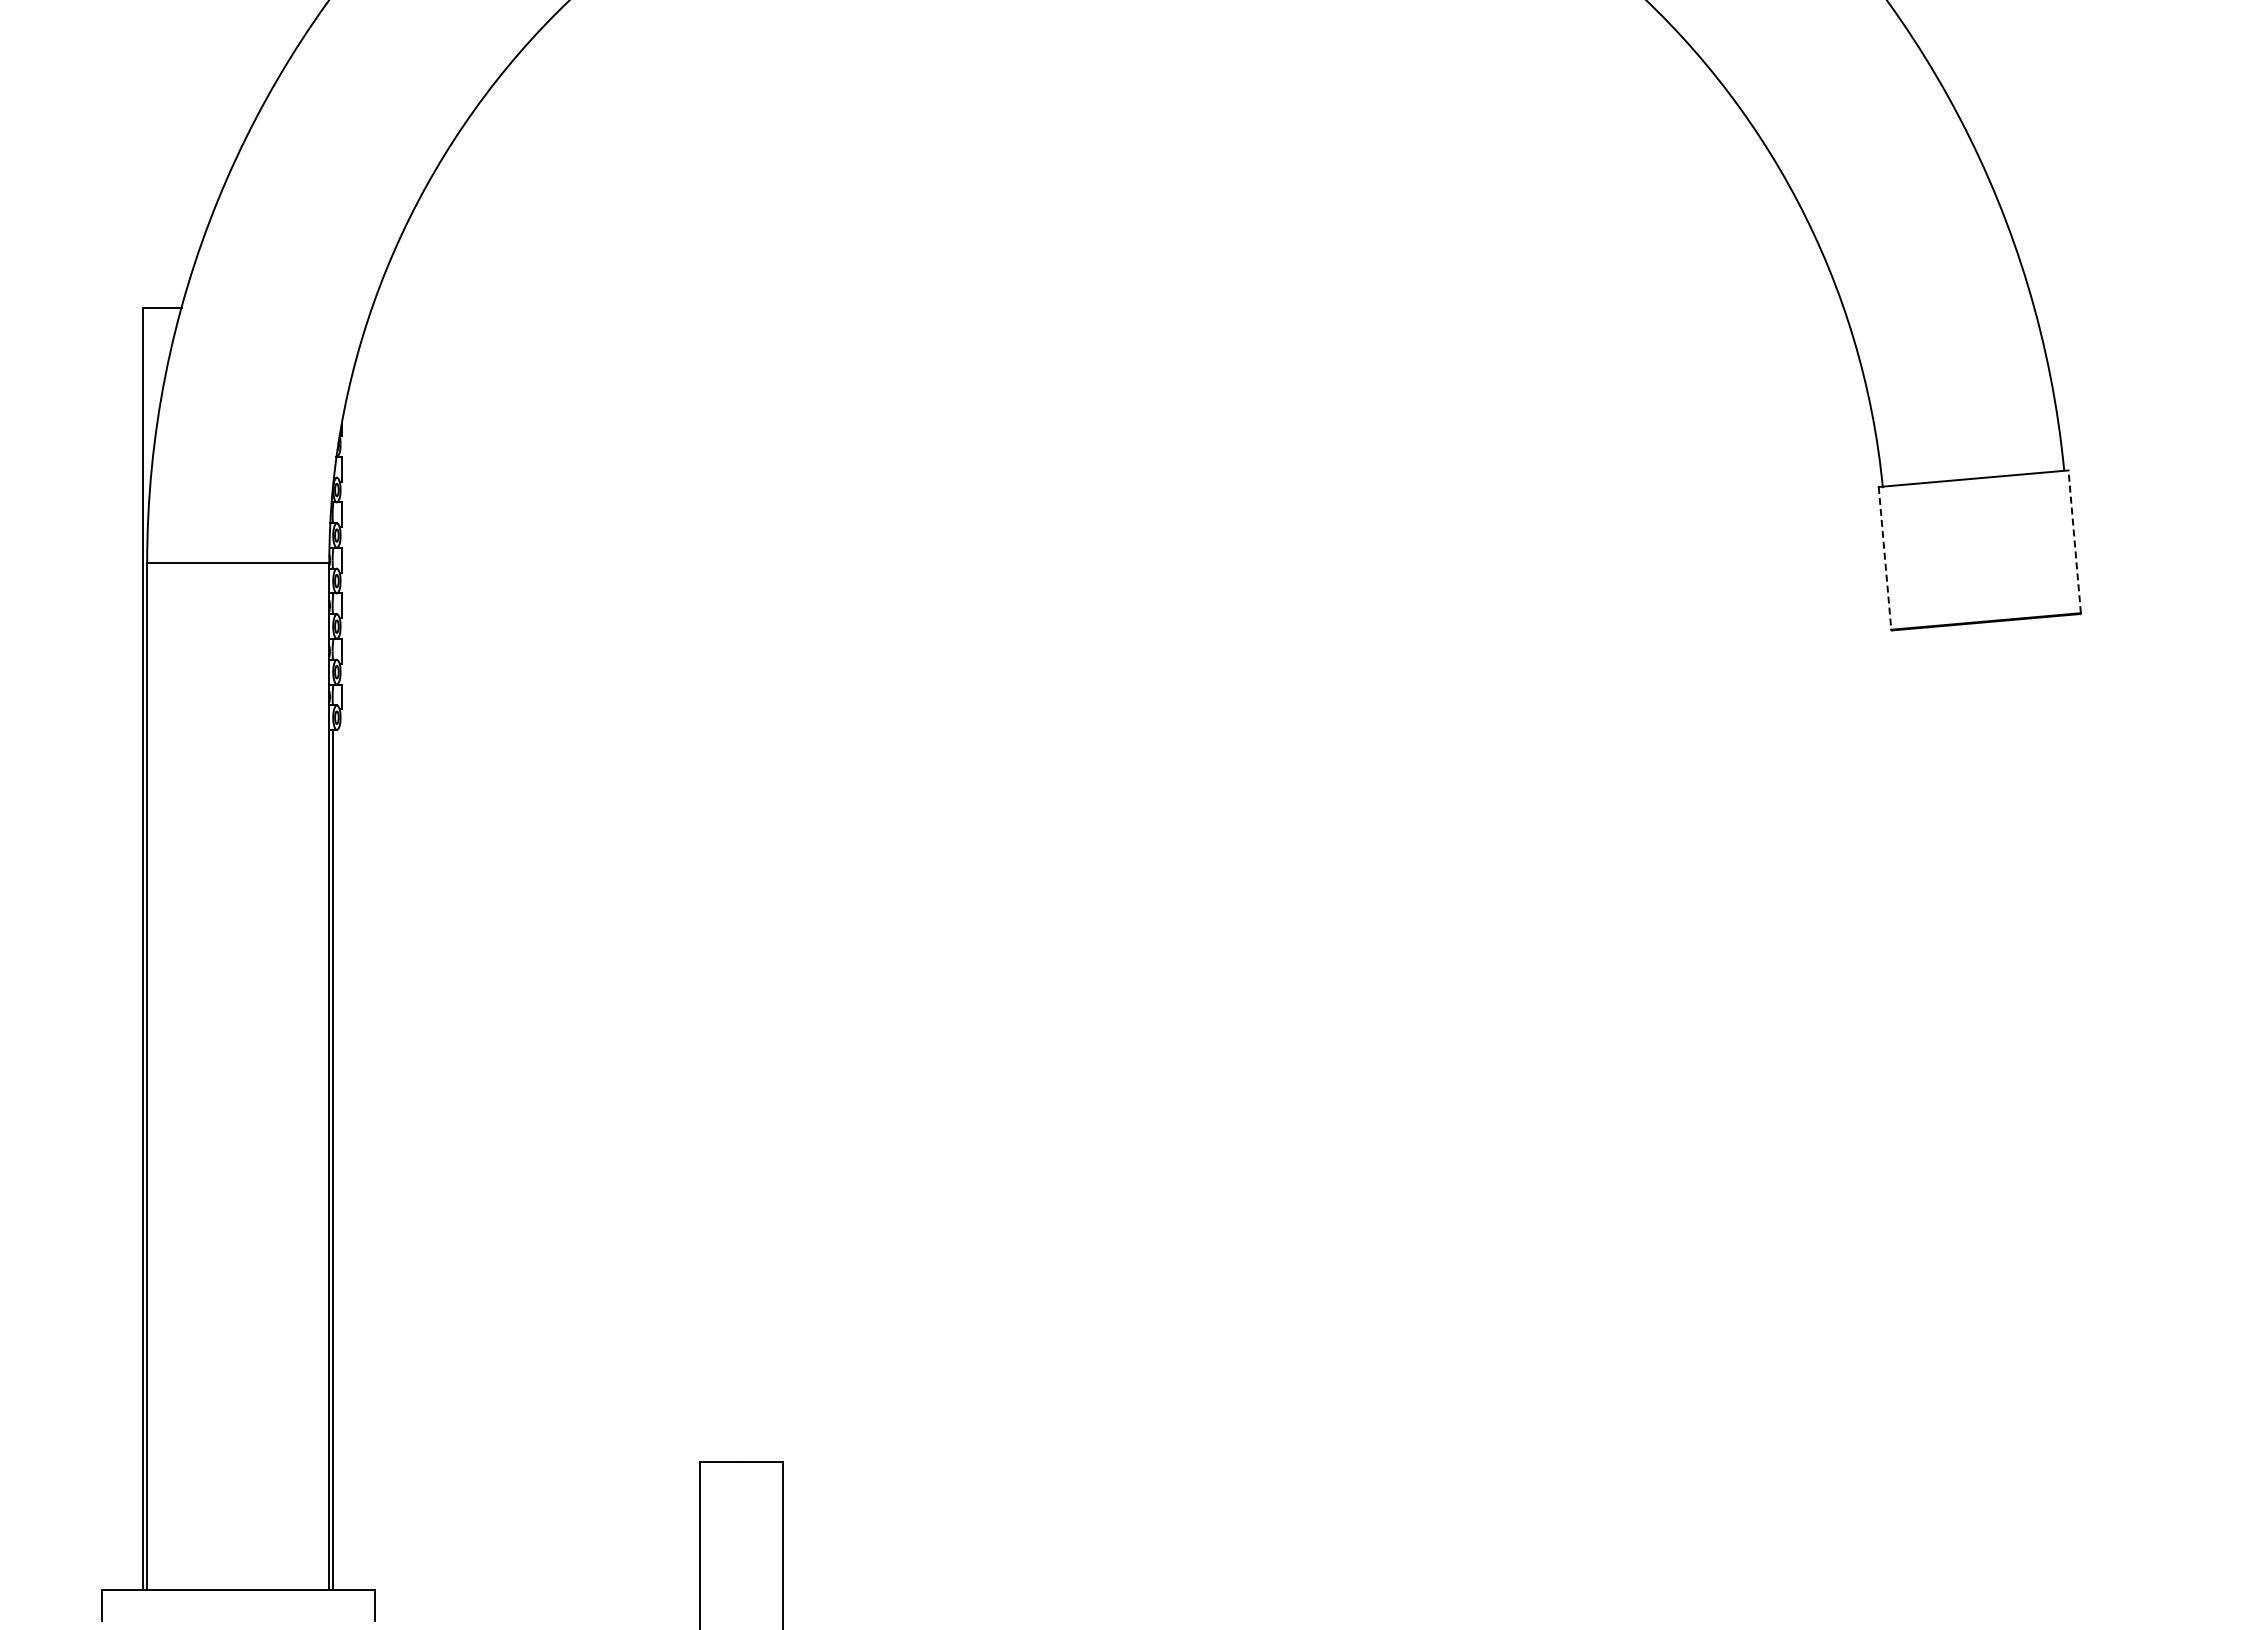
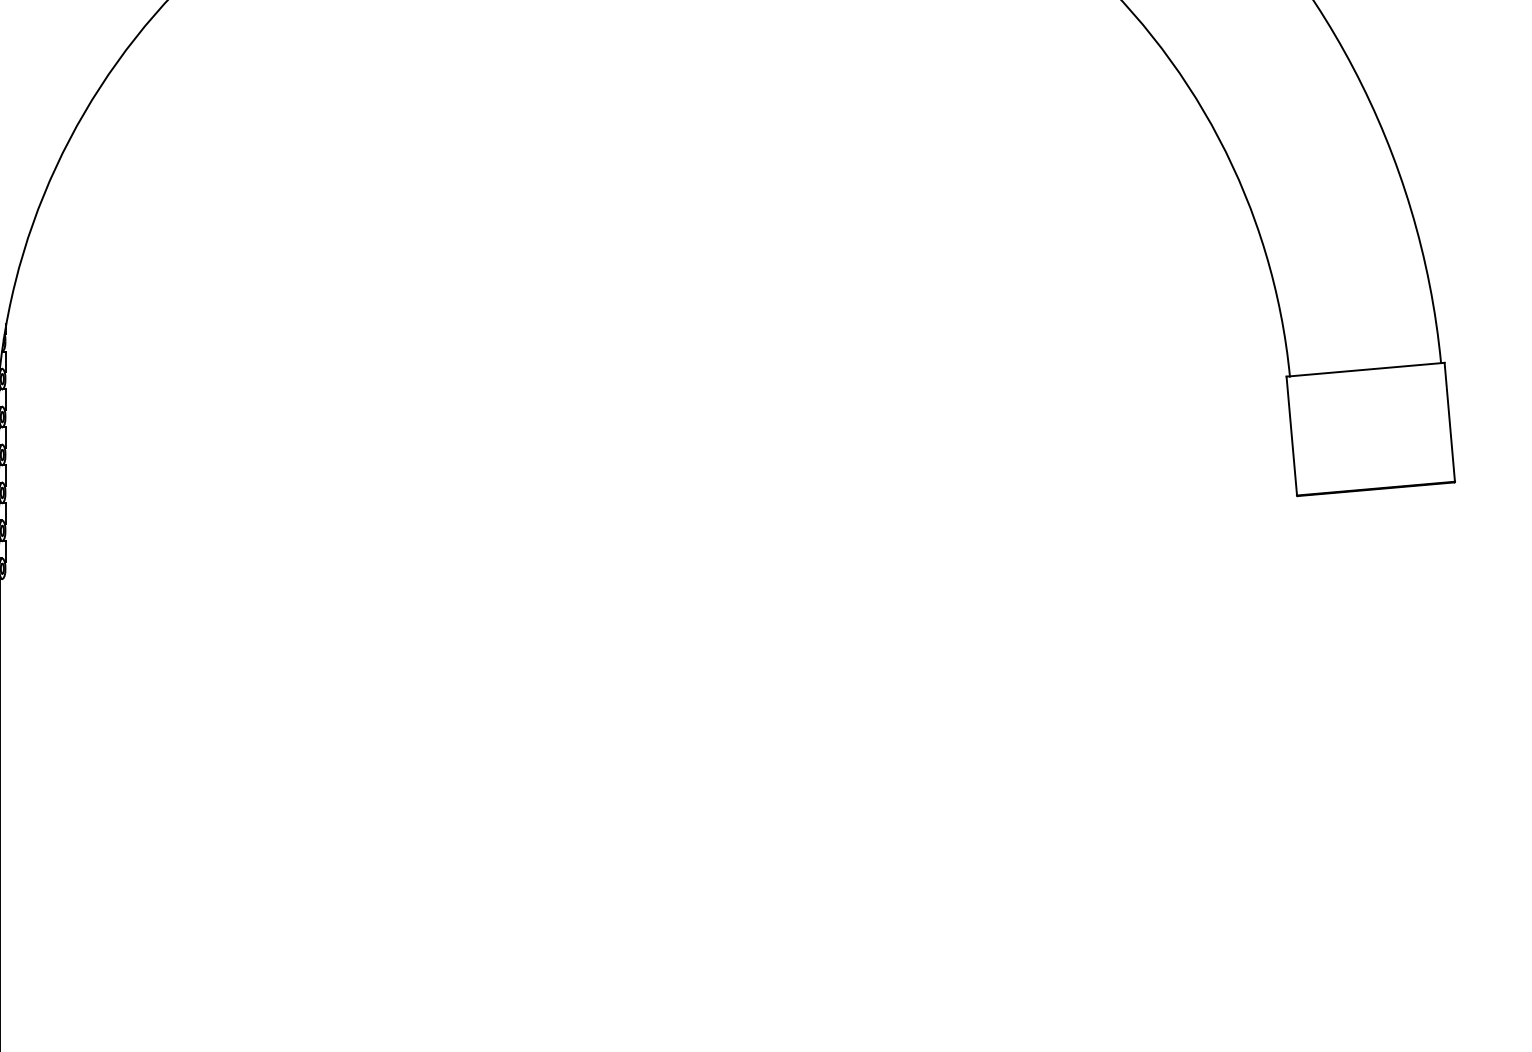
line: (2074, 541) -> (1449, 422), dashed -> solid
line: (1885, 558) -> (1292, 436), dashed -> solid

